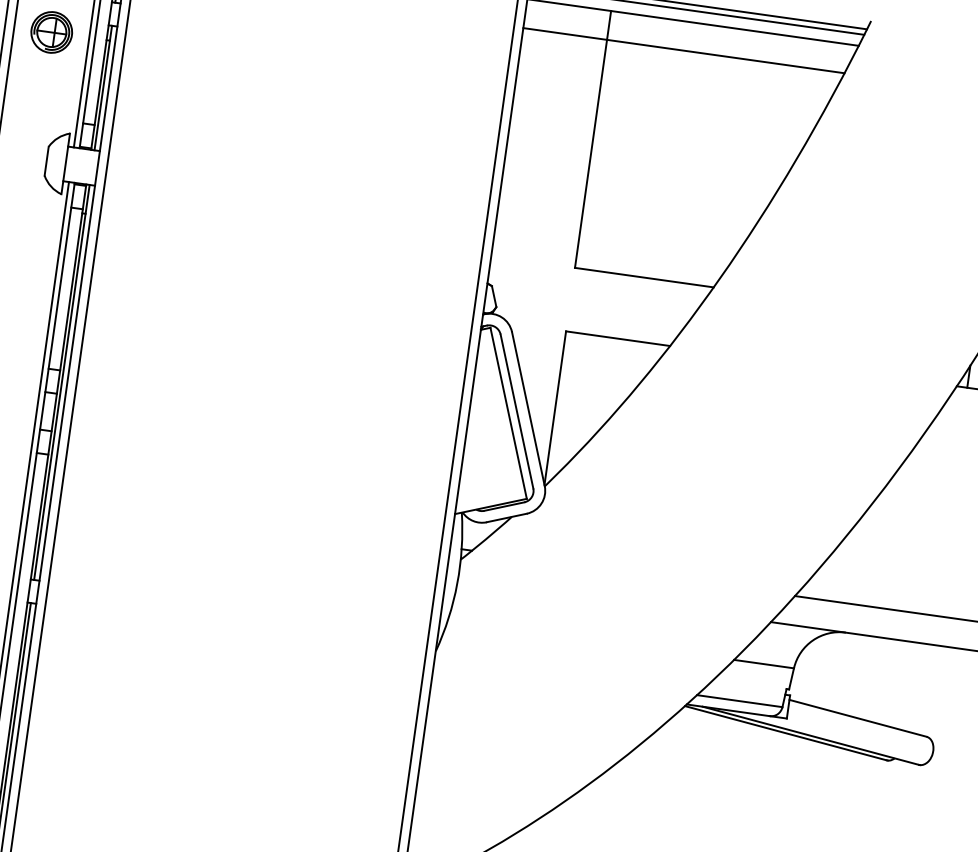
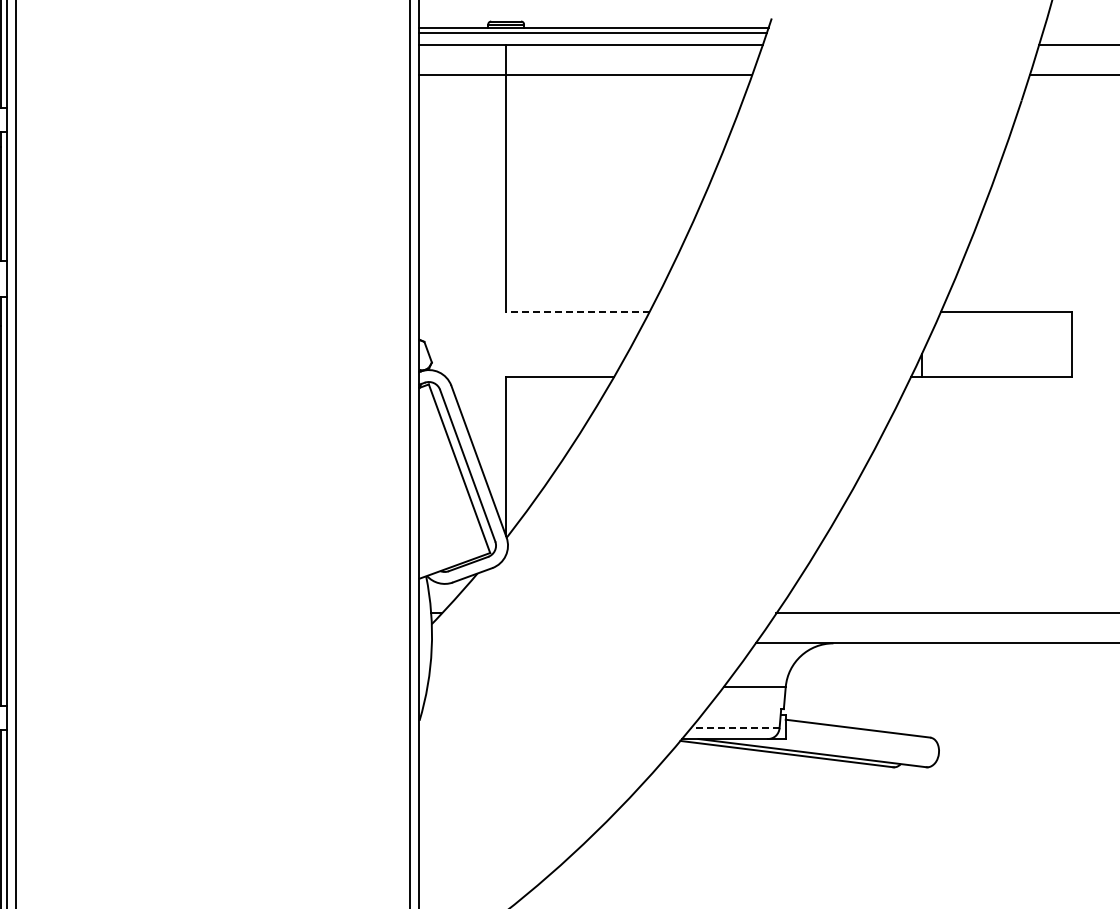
line: (644, 277) -> (578, 311), solid -> dashed
line: (738, 701) -> (734, 728), solid -> dashed

